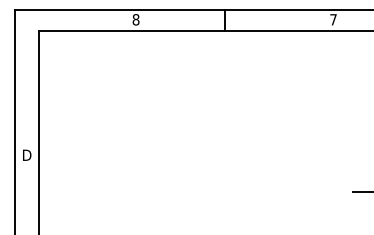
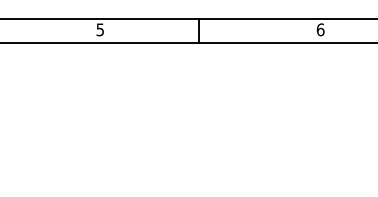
text: (135, 19) -> (99, 29), 8 -> 5
text: (333, 19) -> (320, 29), 7 -> 6

